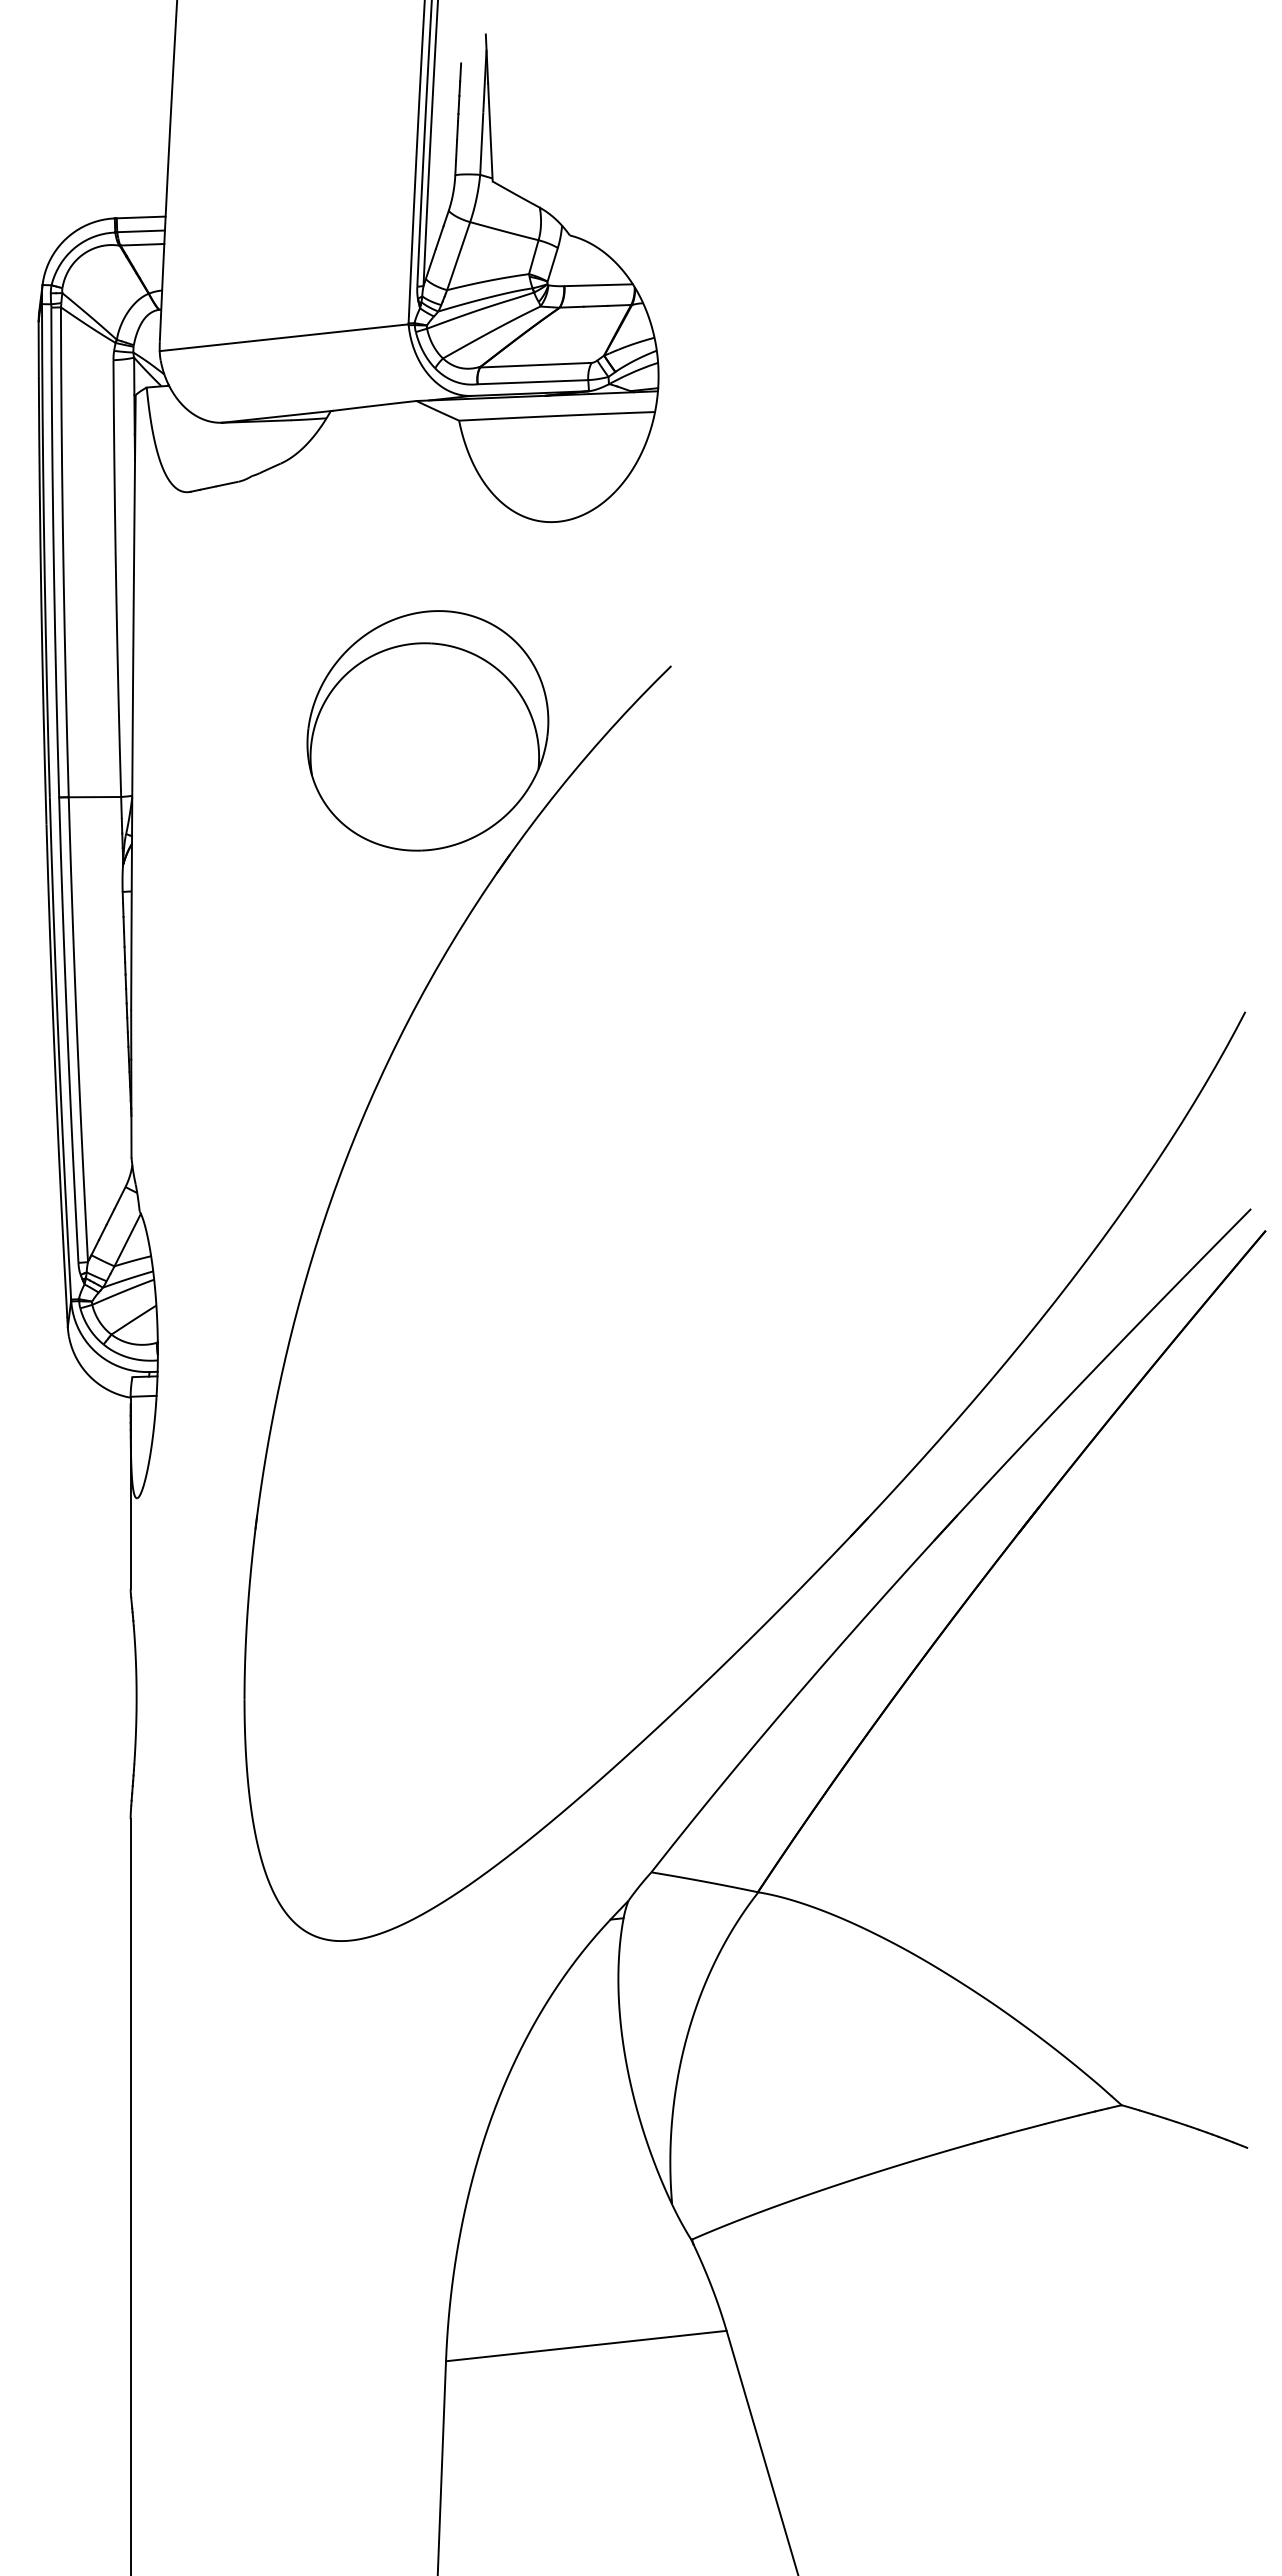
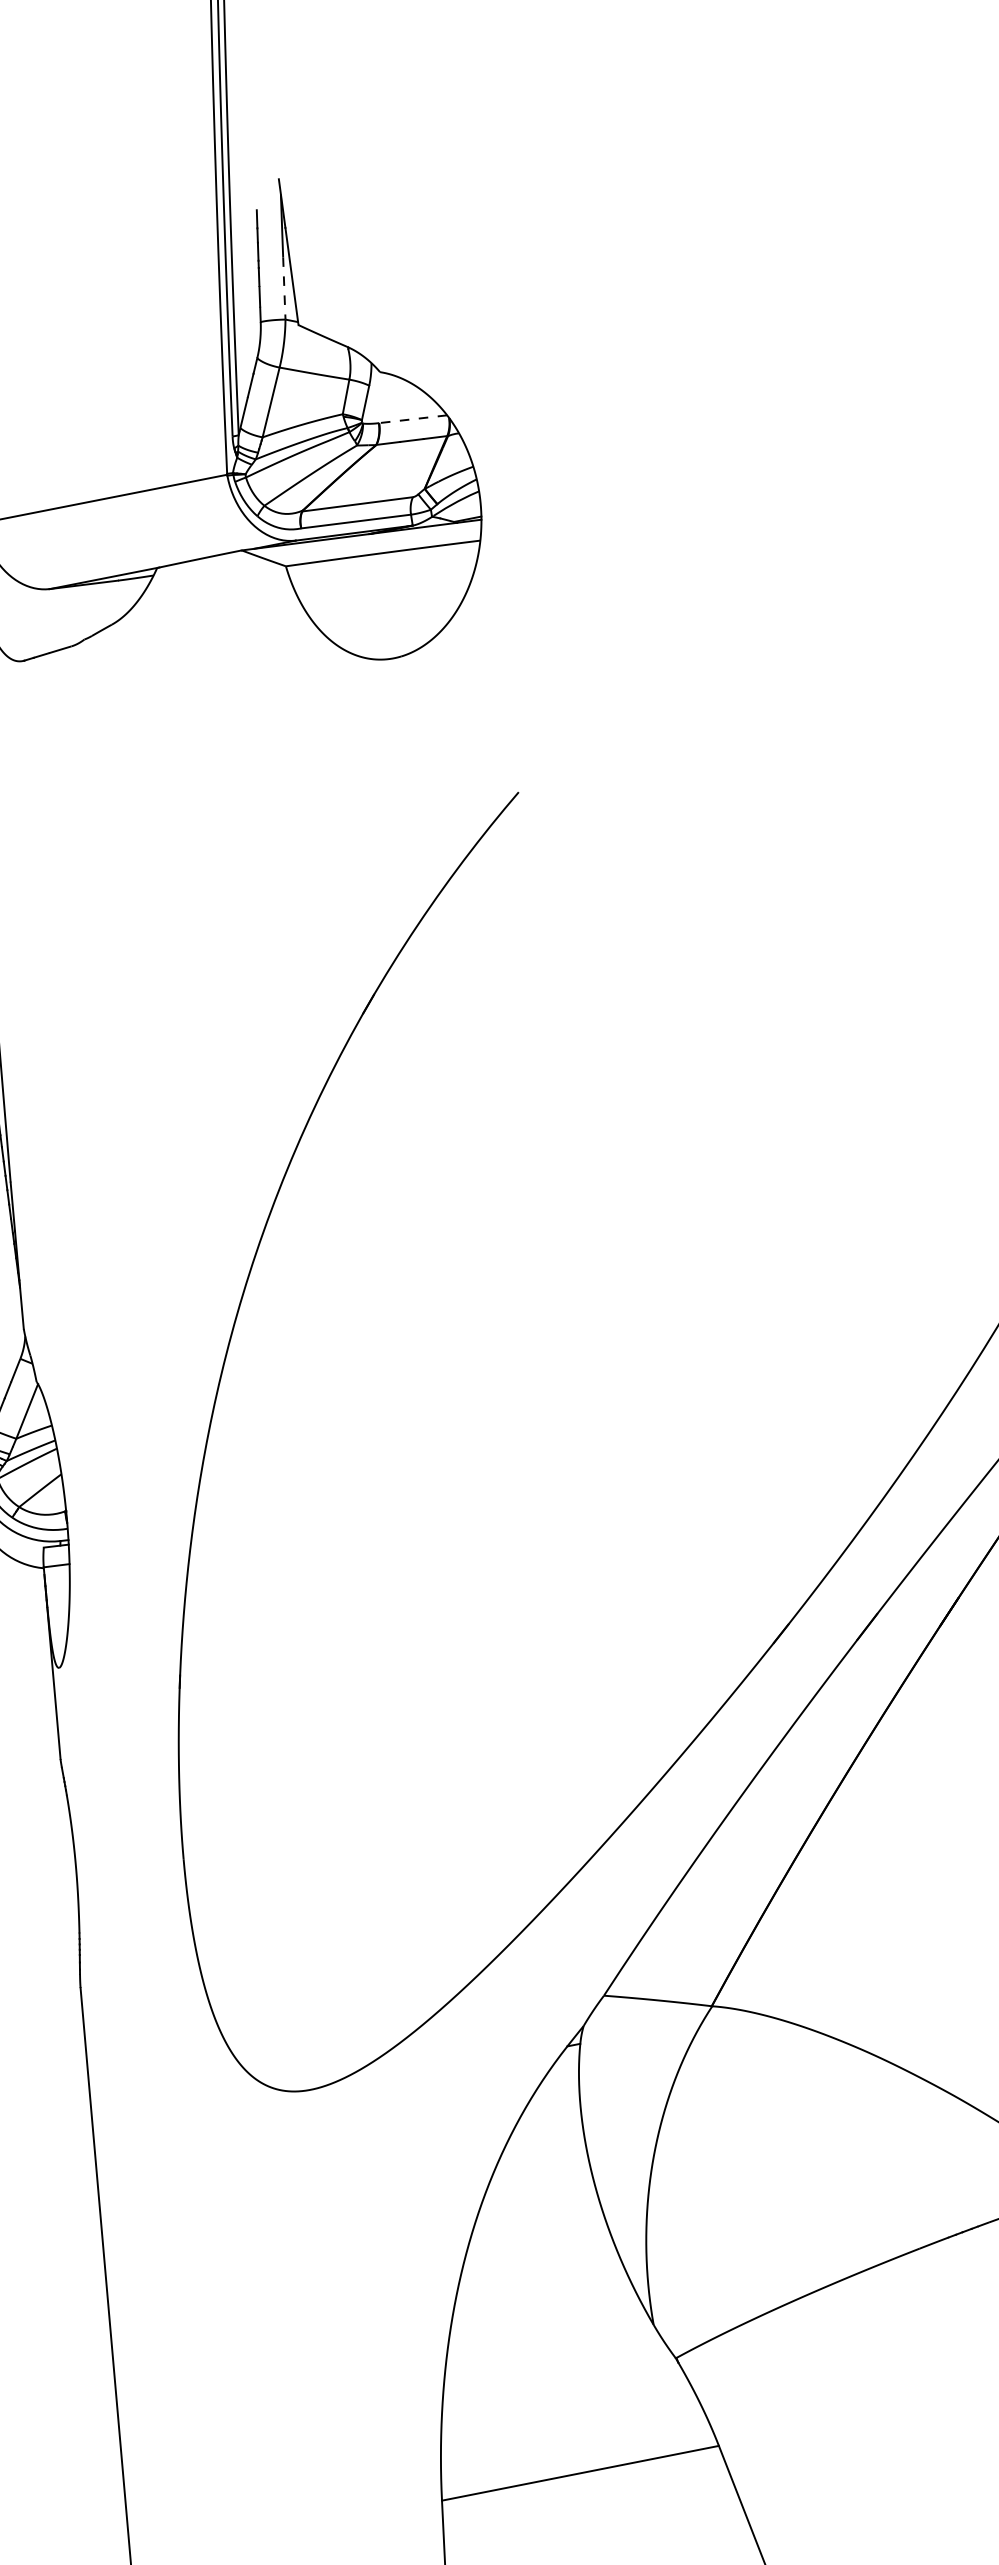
line: (481, 145) -> (284, 290), solid -> dashed
line: (598, 285) -> (412, 419), solid -> dashed
part: (427, 730) -> (281, 877), removed

